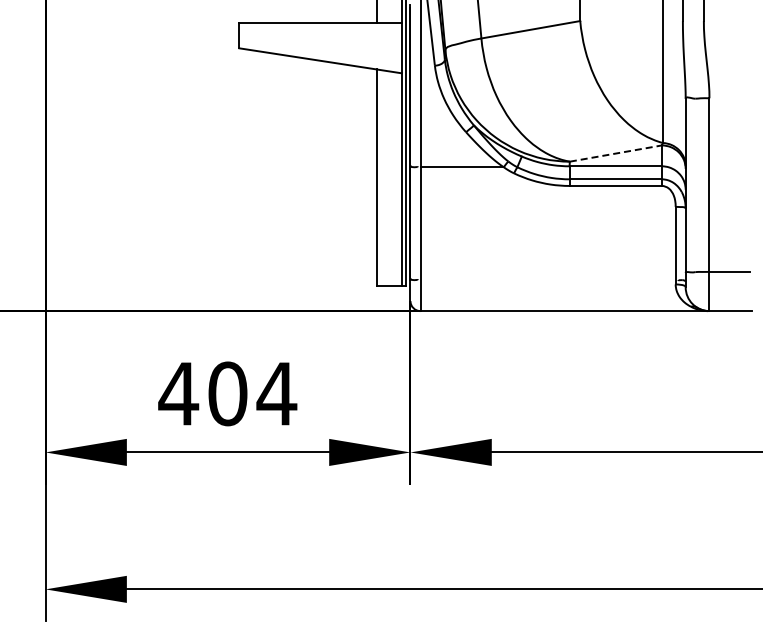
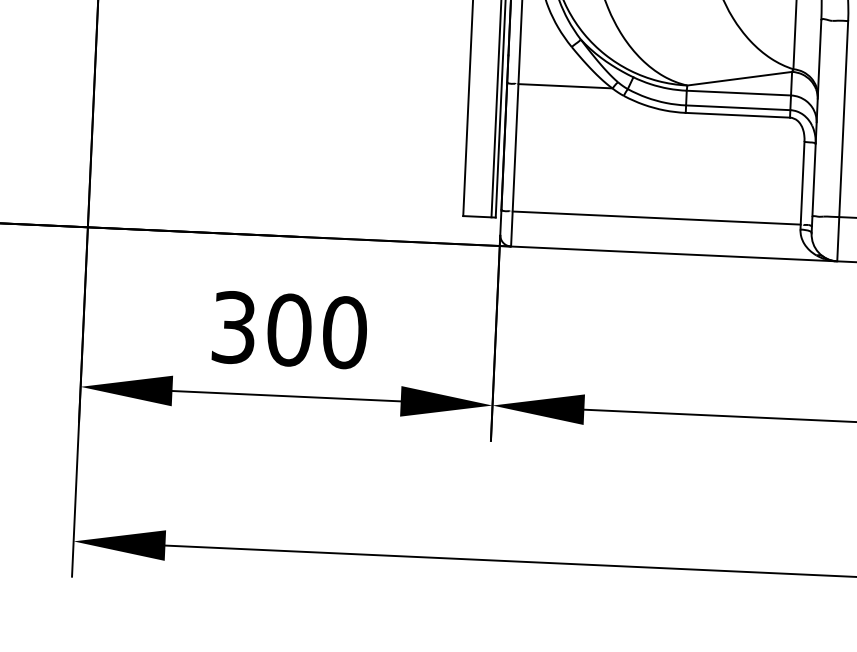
line: (615, 153) -> (739, 78), dashed -> solid
line: (547, 280) -> (656, 218), added
text: (227, 393) -> (289, 329), 404 -> 300

